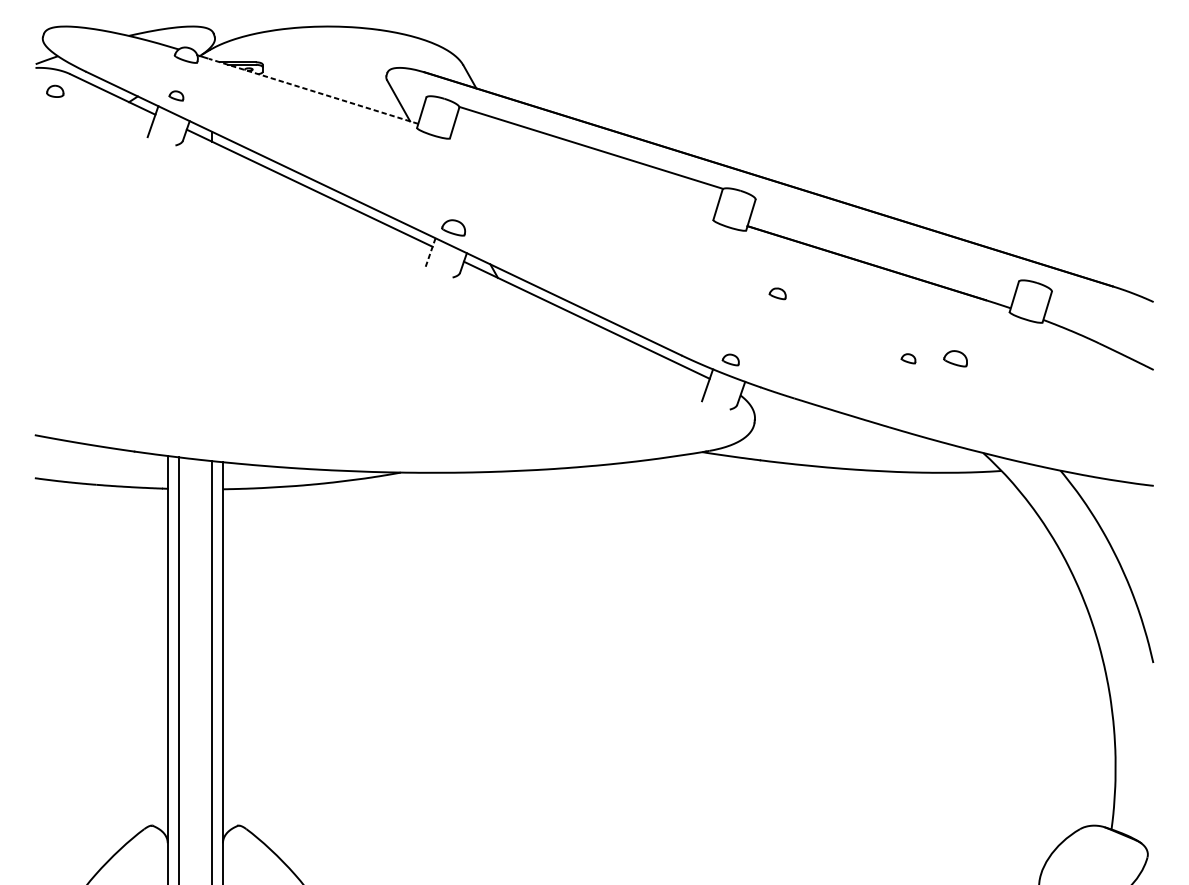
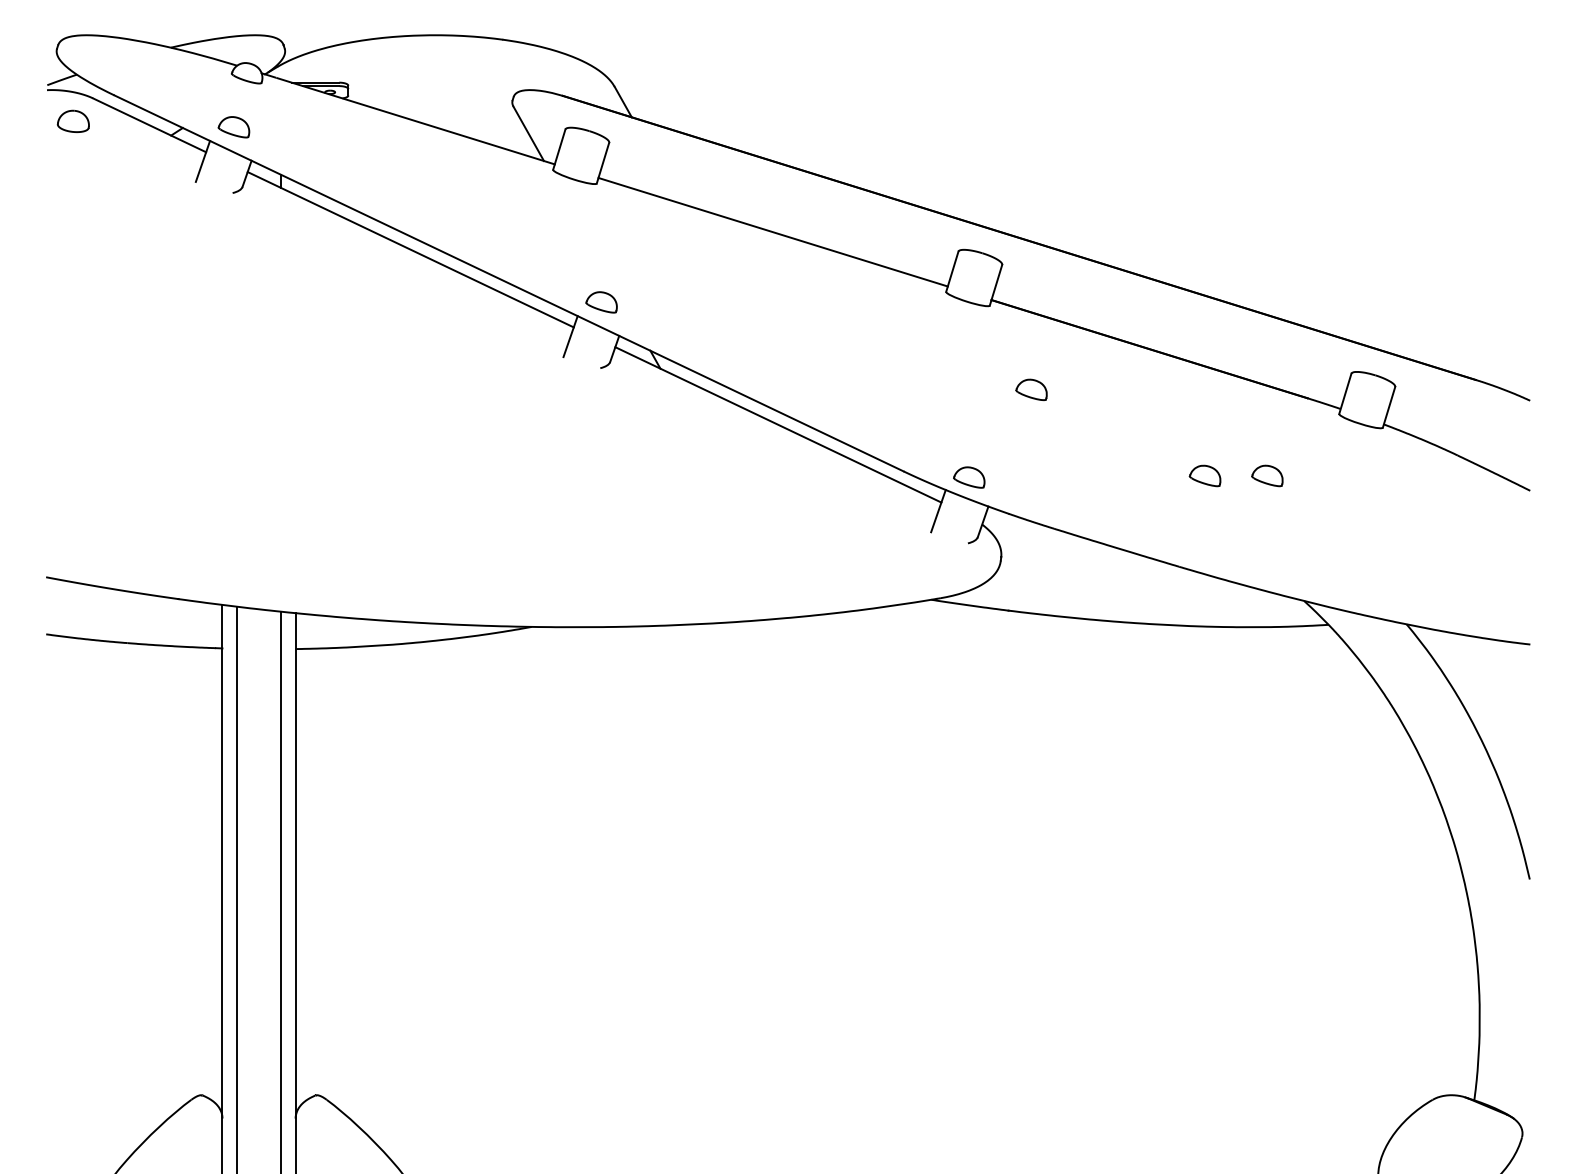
part: (54, 90) -> (72, 120), size x1.43
line: (313, 91) -> (415, 121), dashed -> solid
part: (176, 96) -> (233, 127), size x1.67
line: (590, 147) -> (772, 231), moved
line: (430, 253) -> (570, 336), dashed -> solid
part: (777, 293) -> (1031, 389), size x1.43
part: (908, 358) -> (1204, 475), size x1.67
part: (730, 359) -> (969, 477), size x1.43

